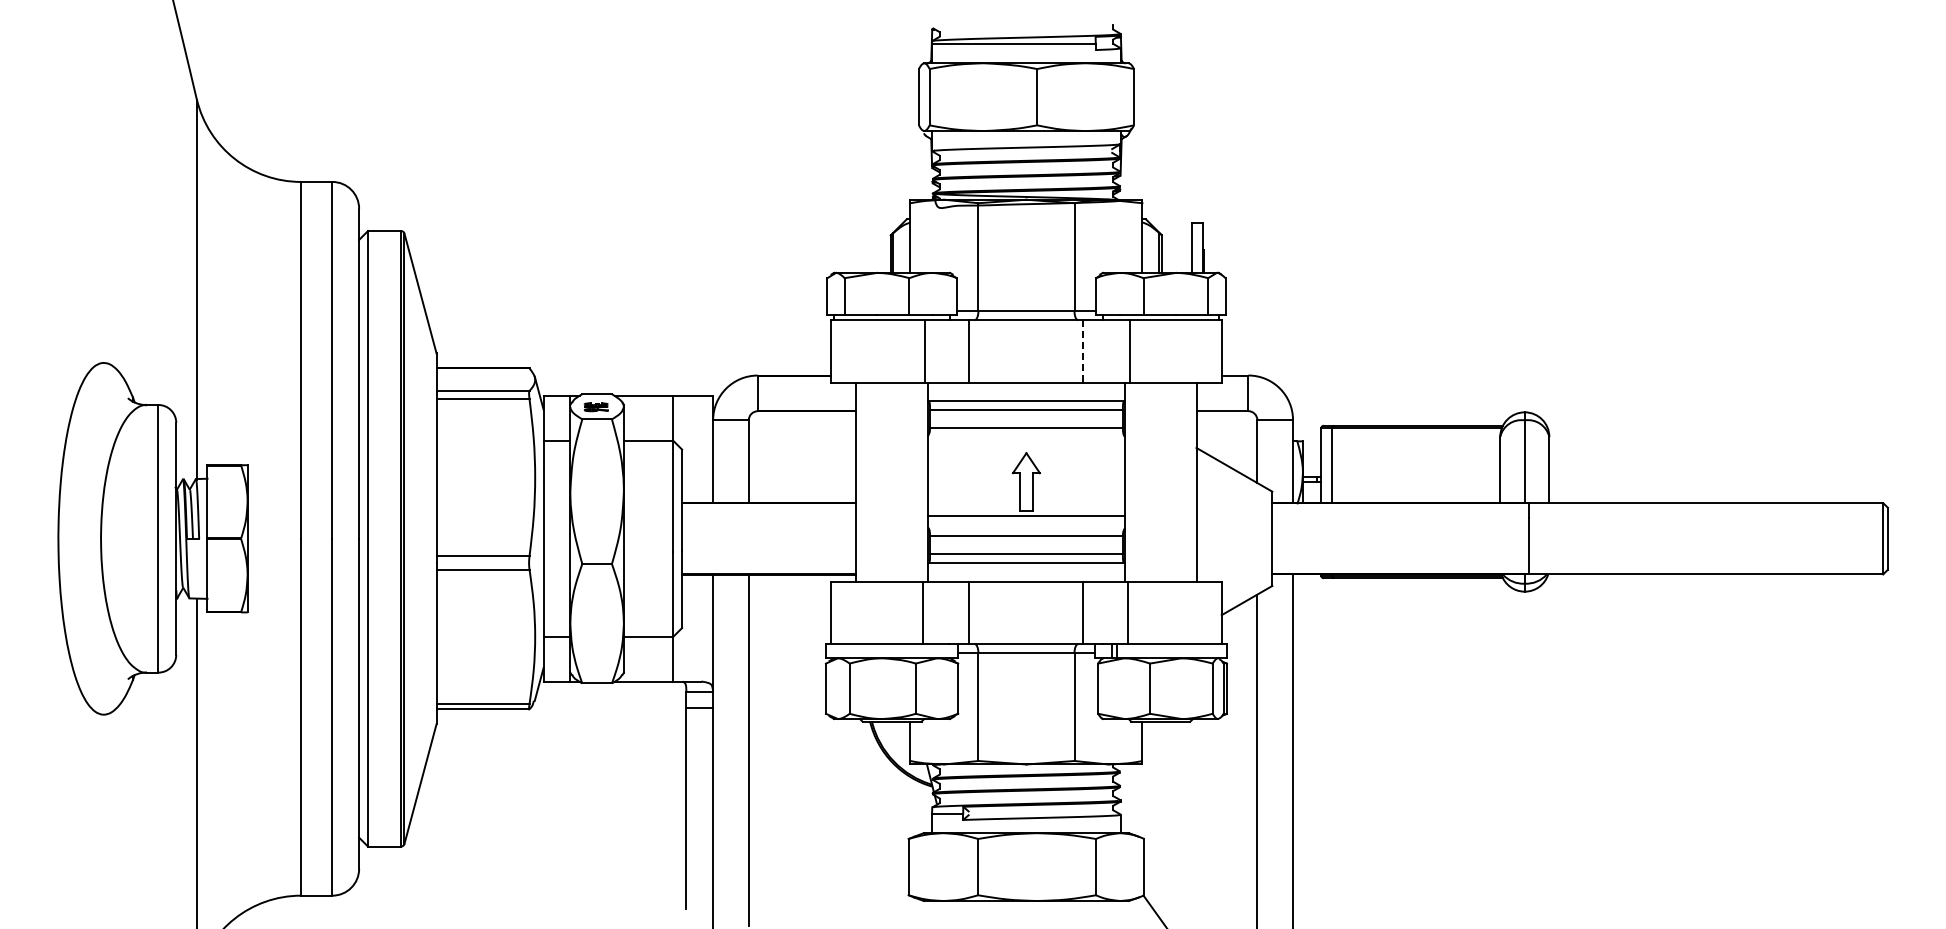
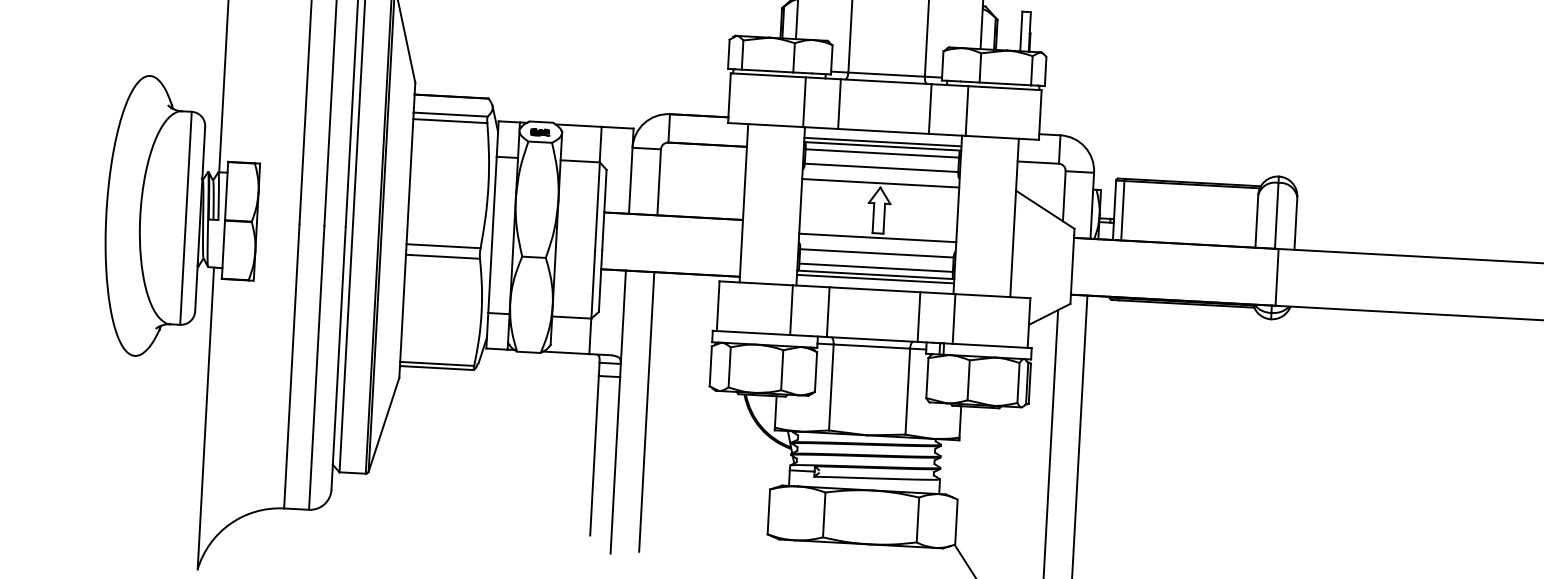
line: (1083, 351) -> (930, 109), dashed -> solid
line: (1026, 396) -> (882, 142), added
line: (1026, 447) -> (880, 183), added
line: (1026, 568) -> (875, 279), added

